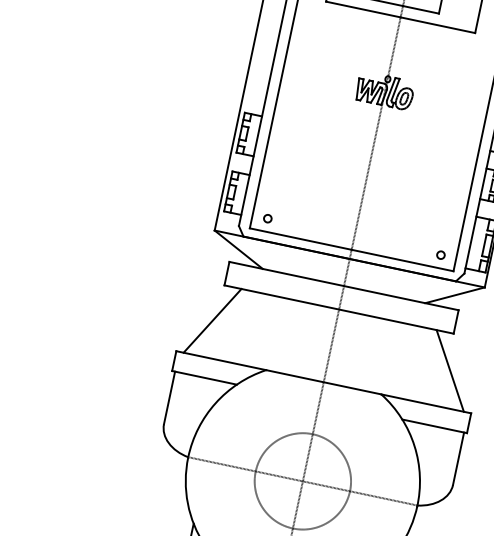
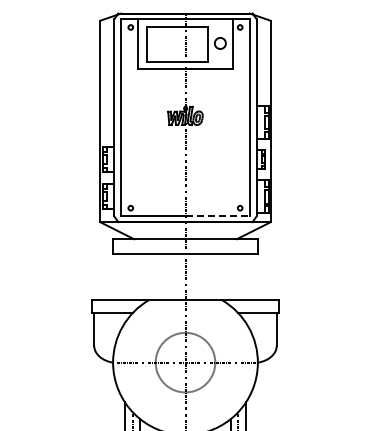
line: (403, 261) -> (218, 216), solid -> dashed
line: (210, 321) -> (109, 277), removed
line: (449, 371) -> (260, 277), removed

